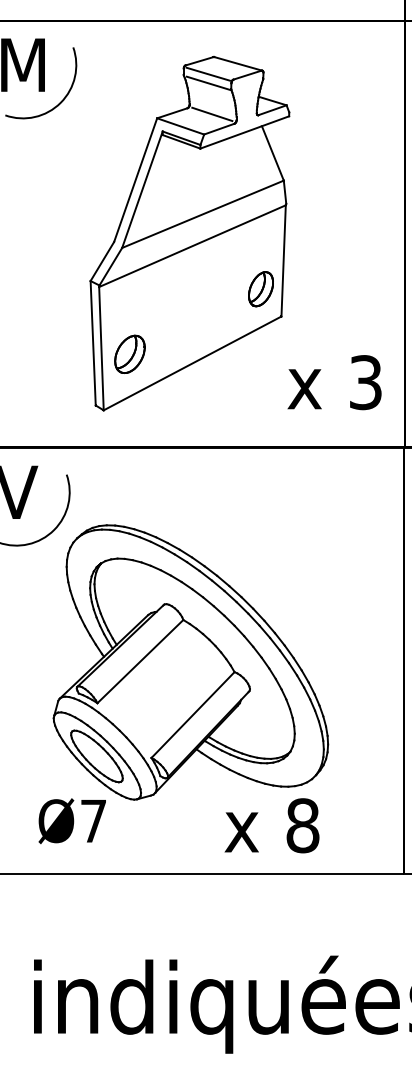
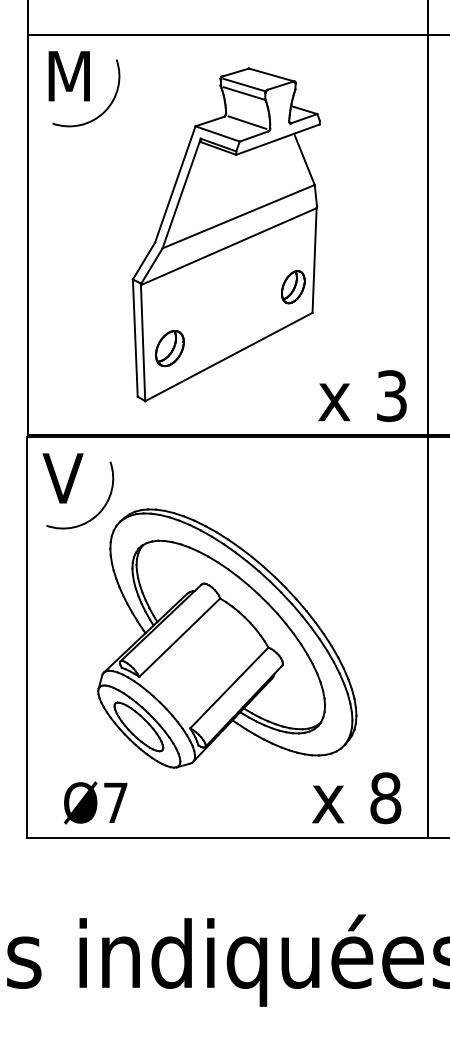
text: (334, 381) -> (362, 395), moved
text: (72, 820) -> (95, 802), moved
text: (271, 826) -> (356, 798), moved

